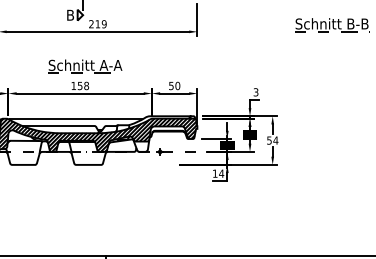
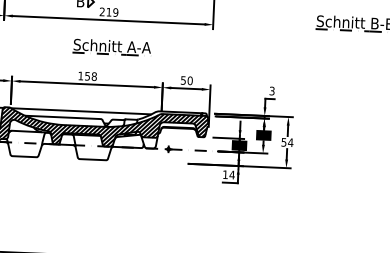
part: (85, 66) -> (112, 47), moved

